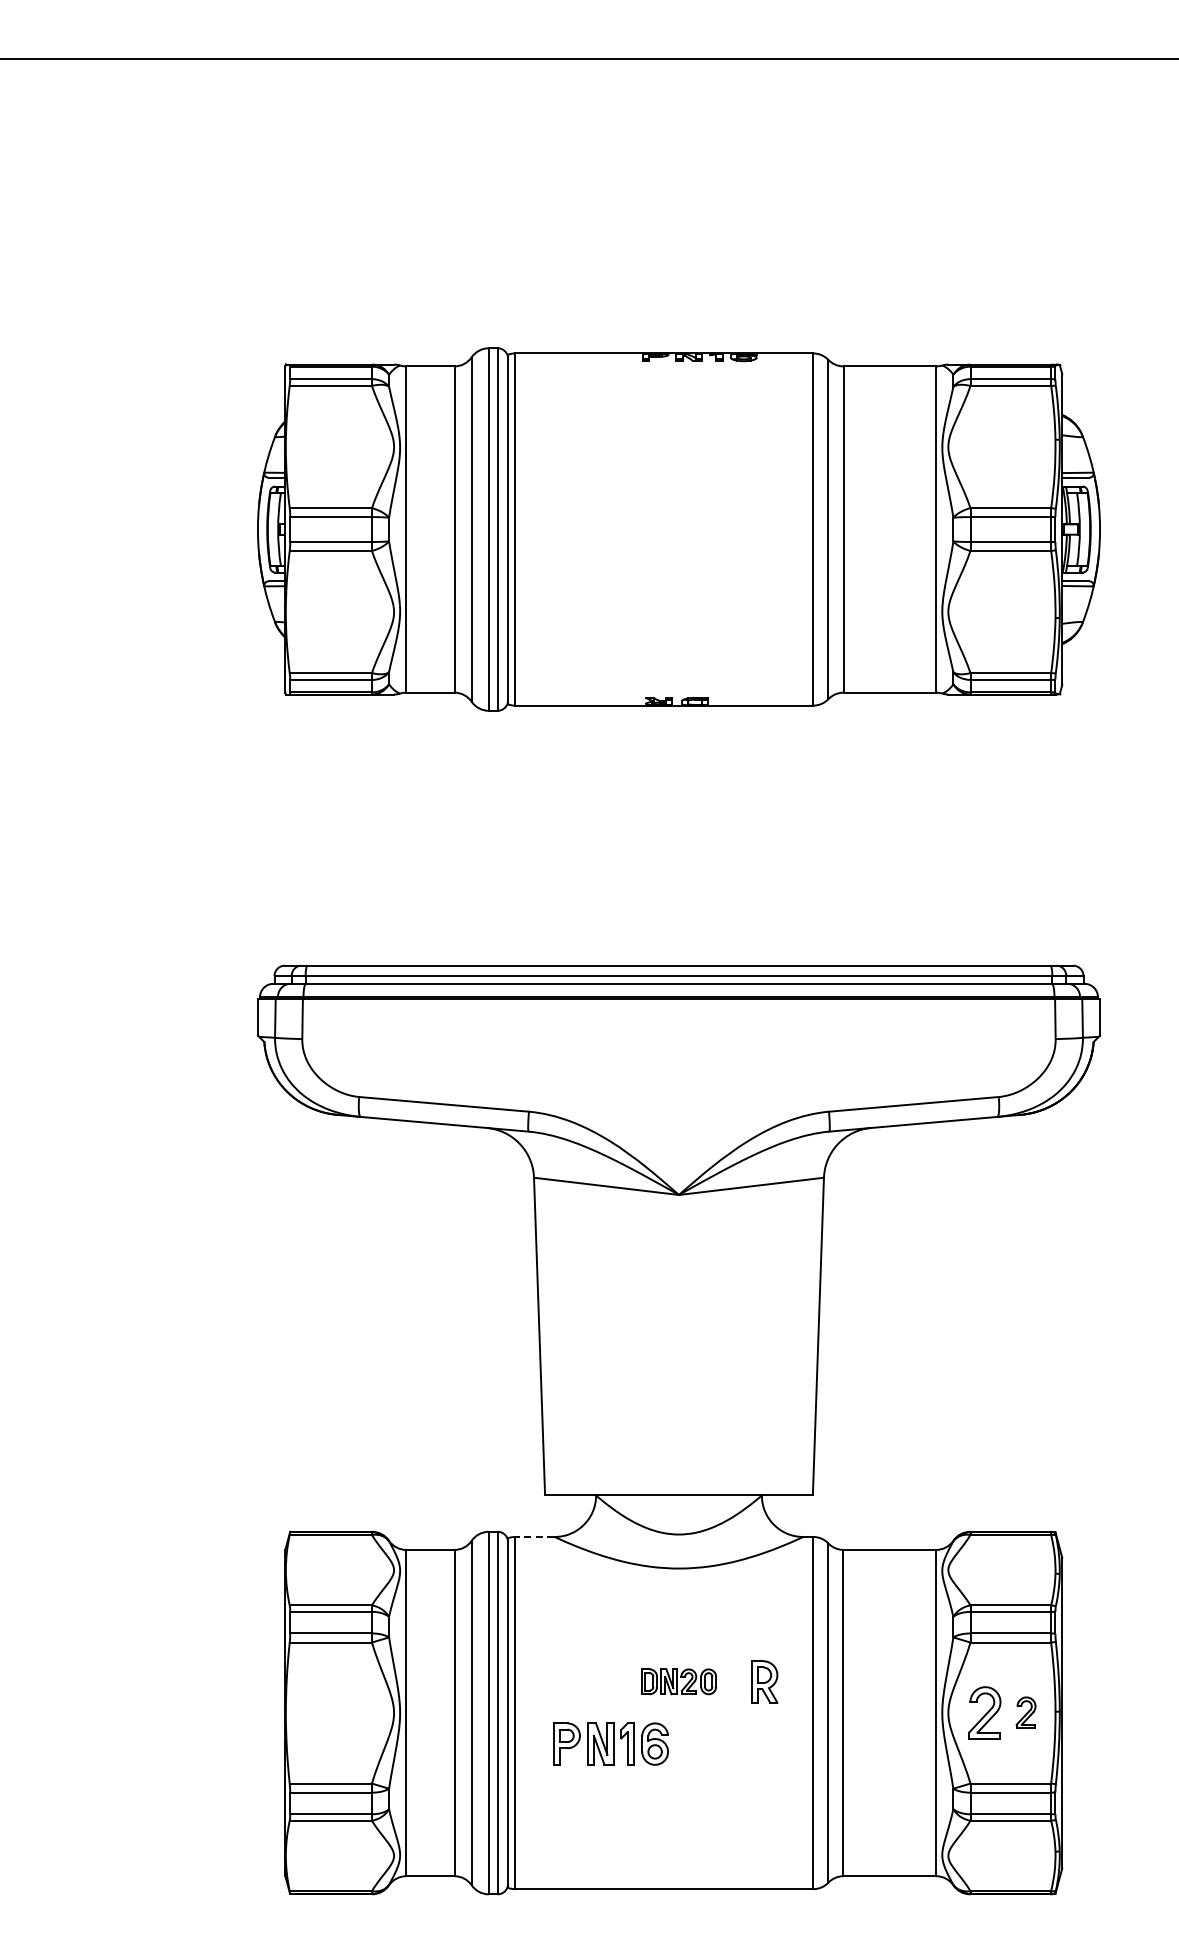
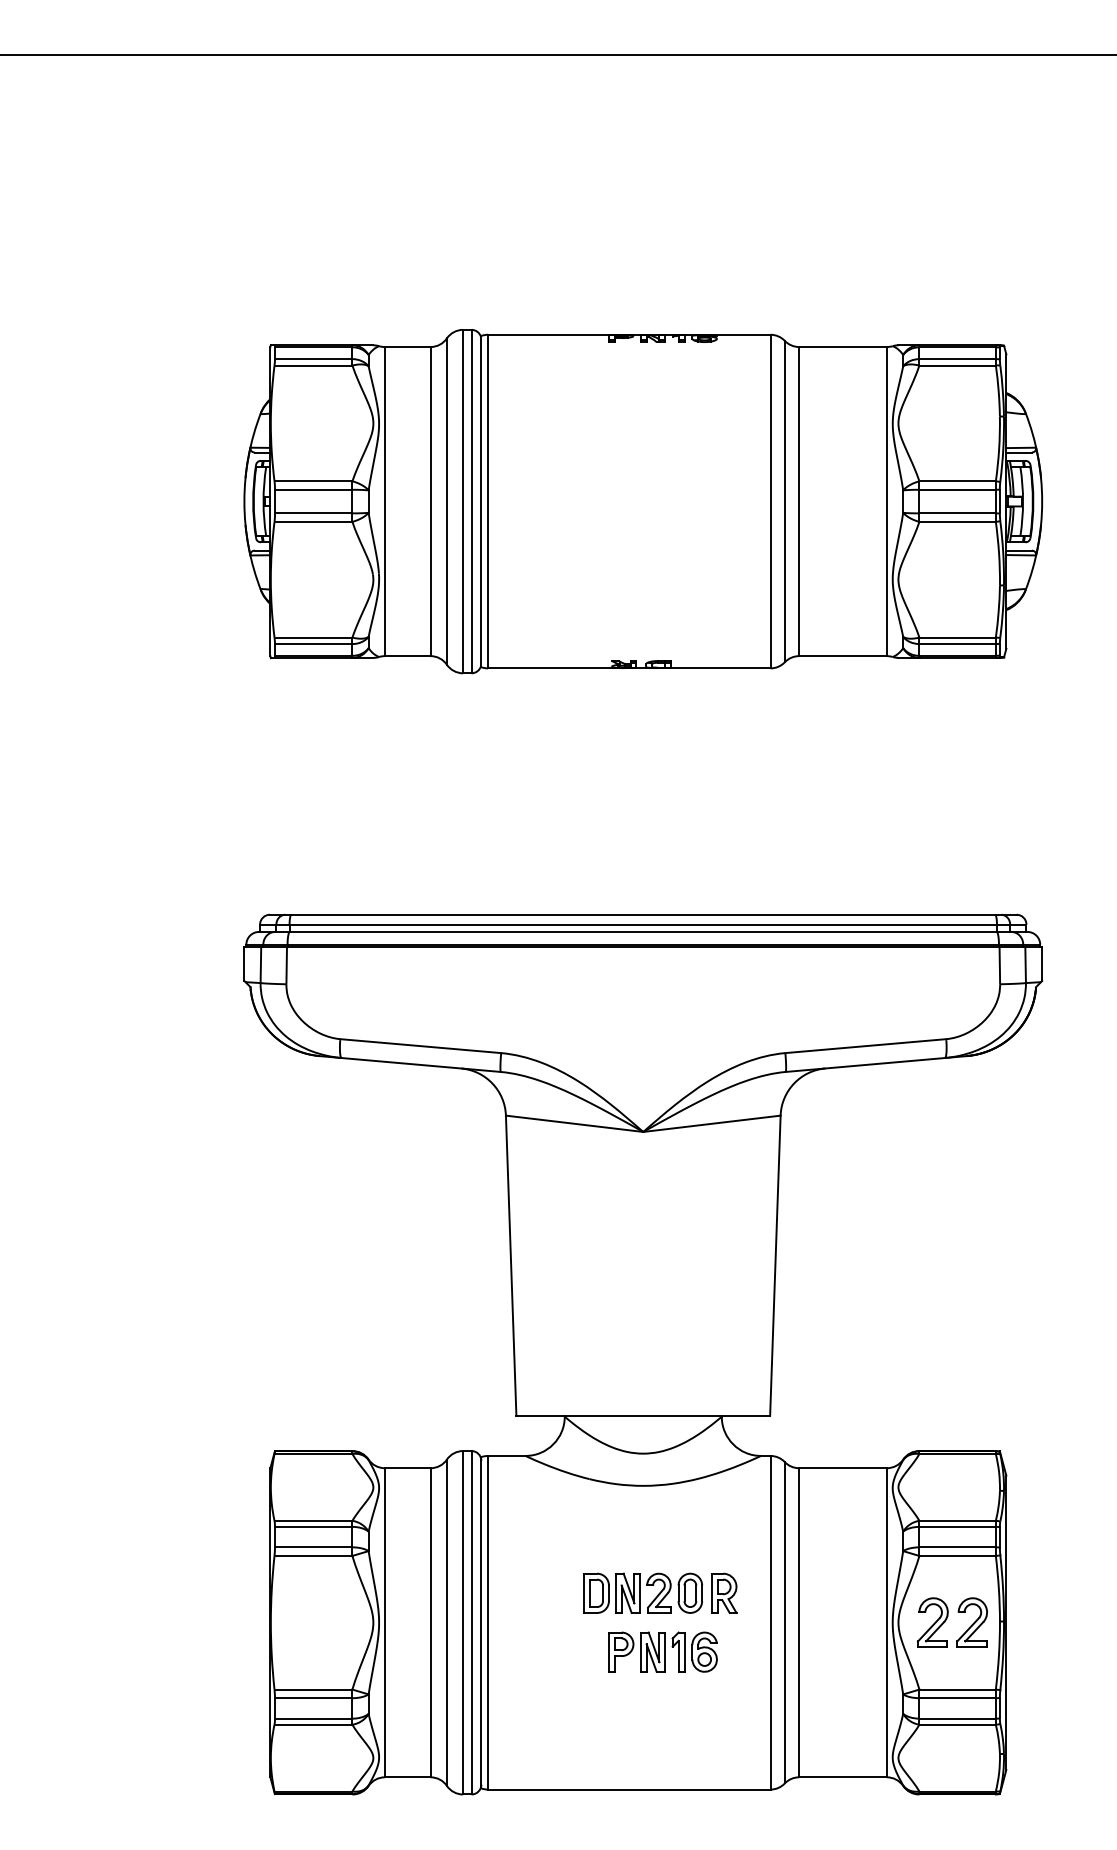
line: (534, 1536) -> (506, 1455), dashed -> solid
part: (678, 1681) -> (642, 1592), size x1.67
part: (1025, 1712) -> (971, 1622), size x1.67
part: (610, 1743) -> (662, 1651), moved

